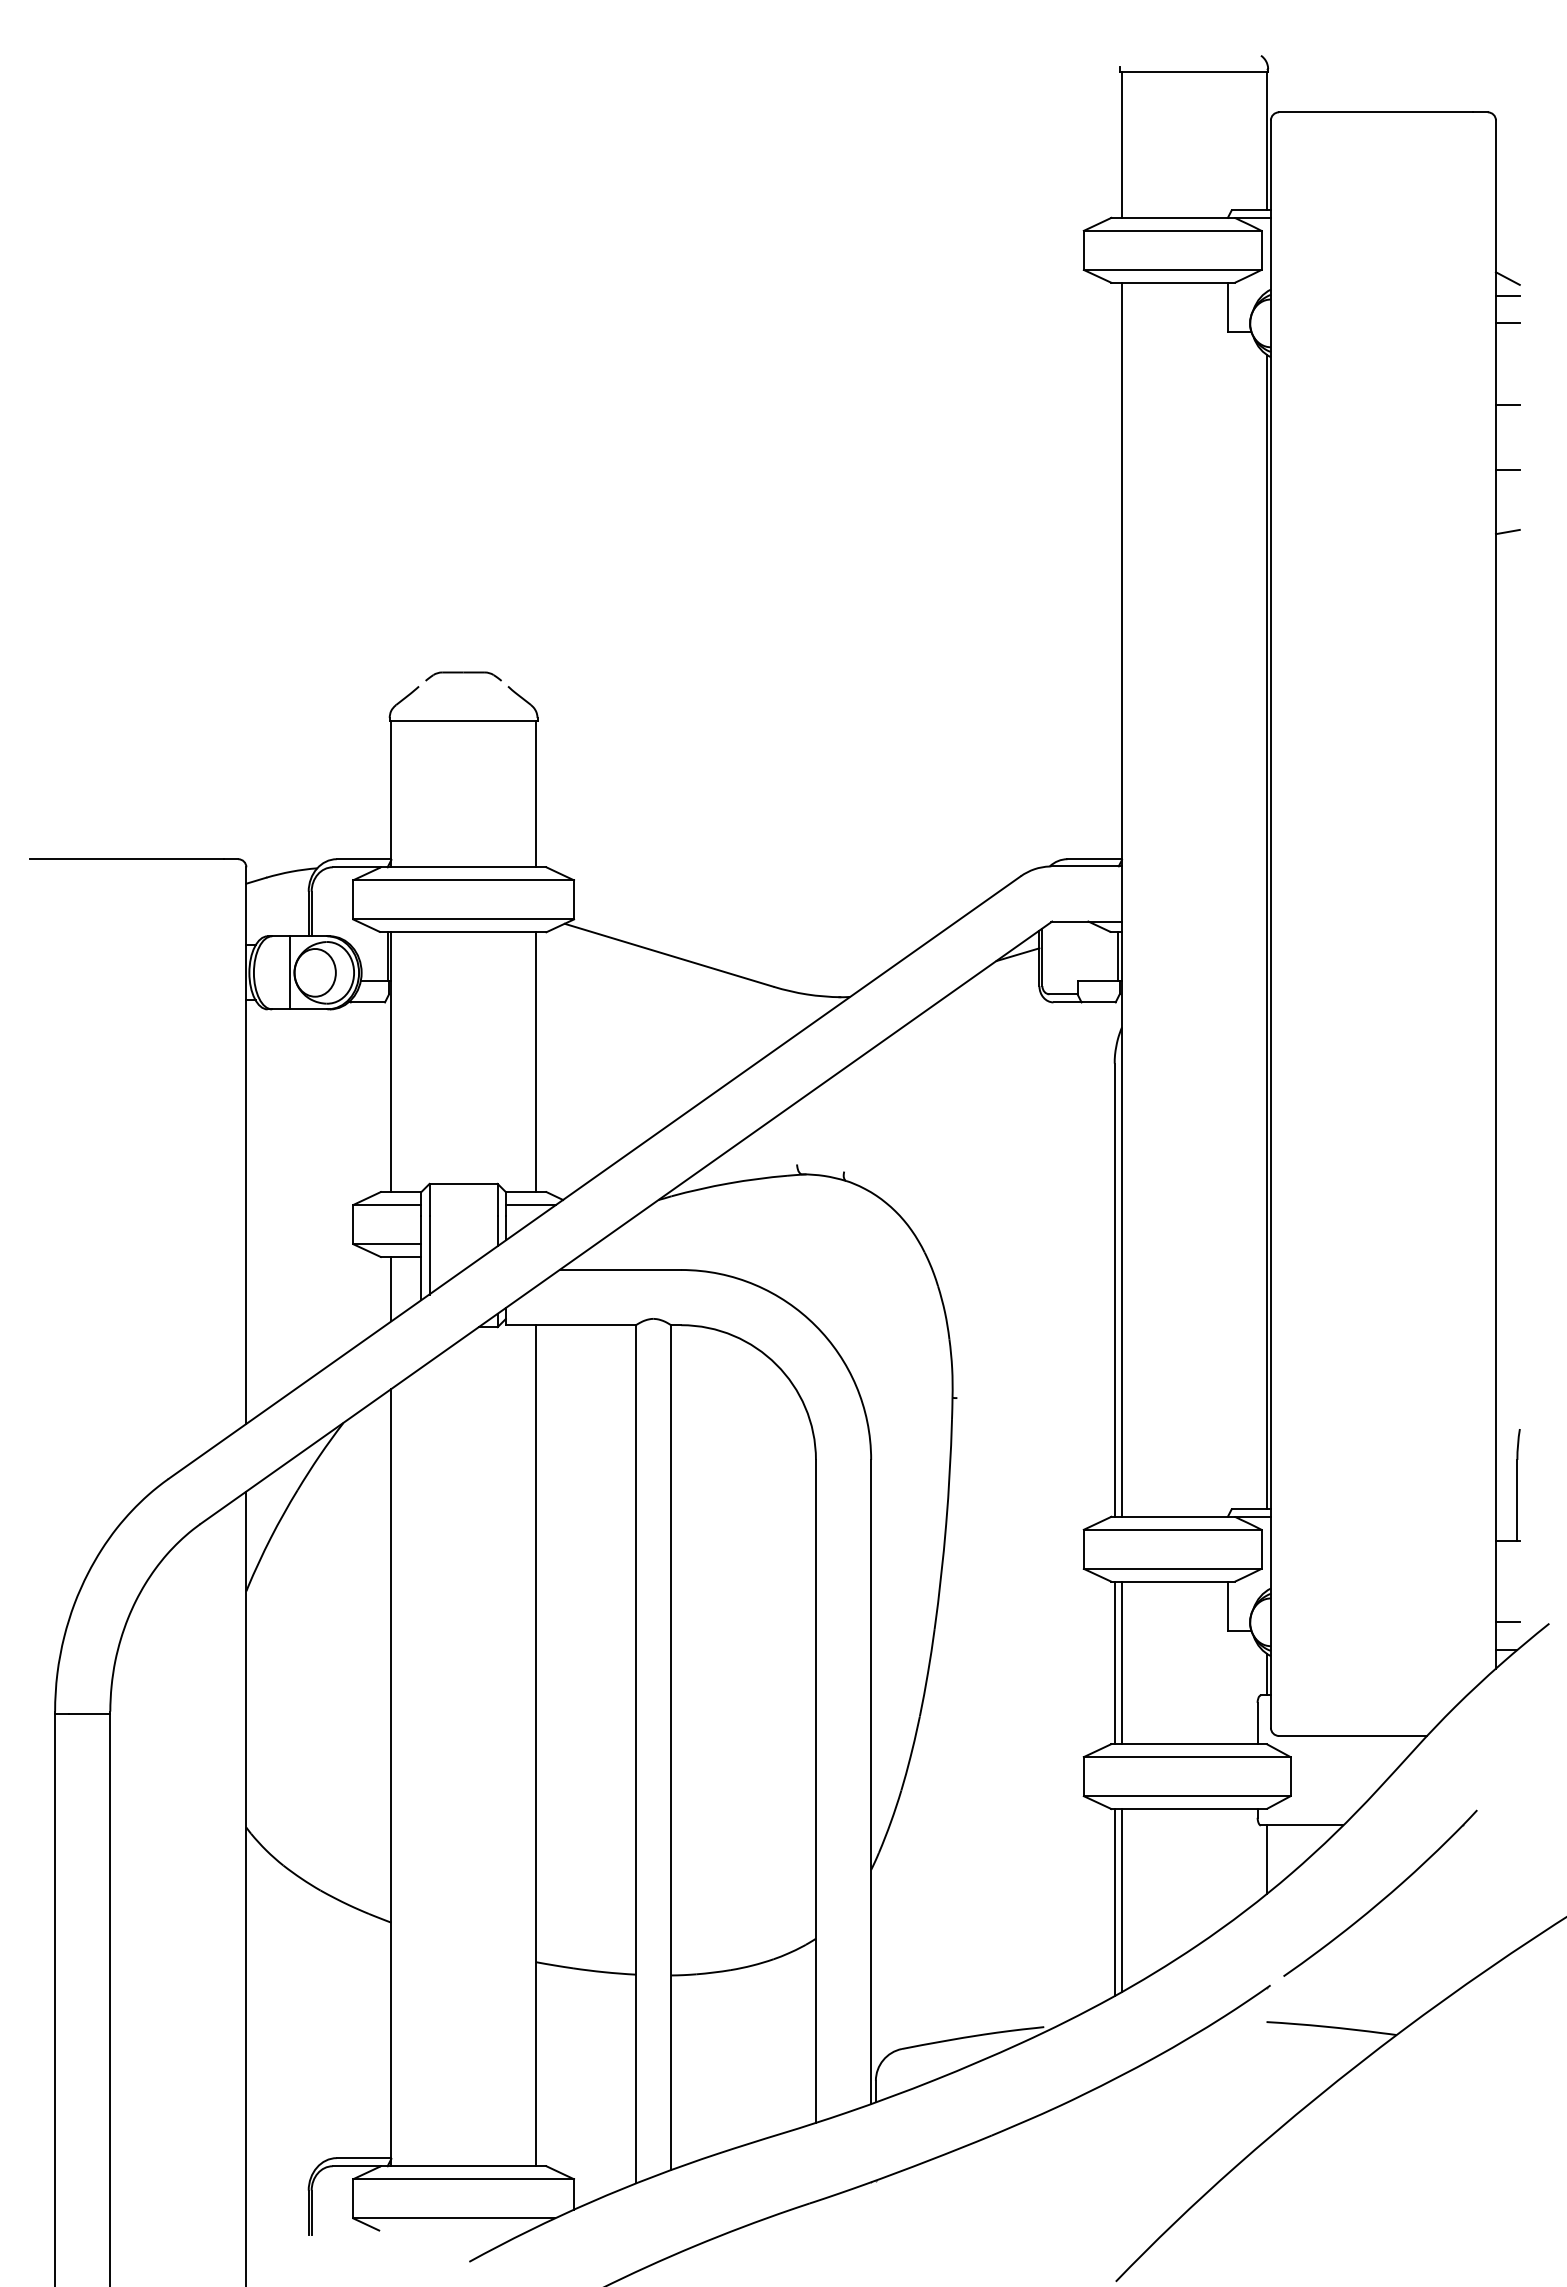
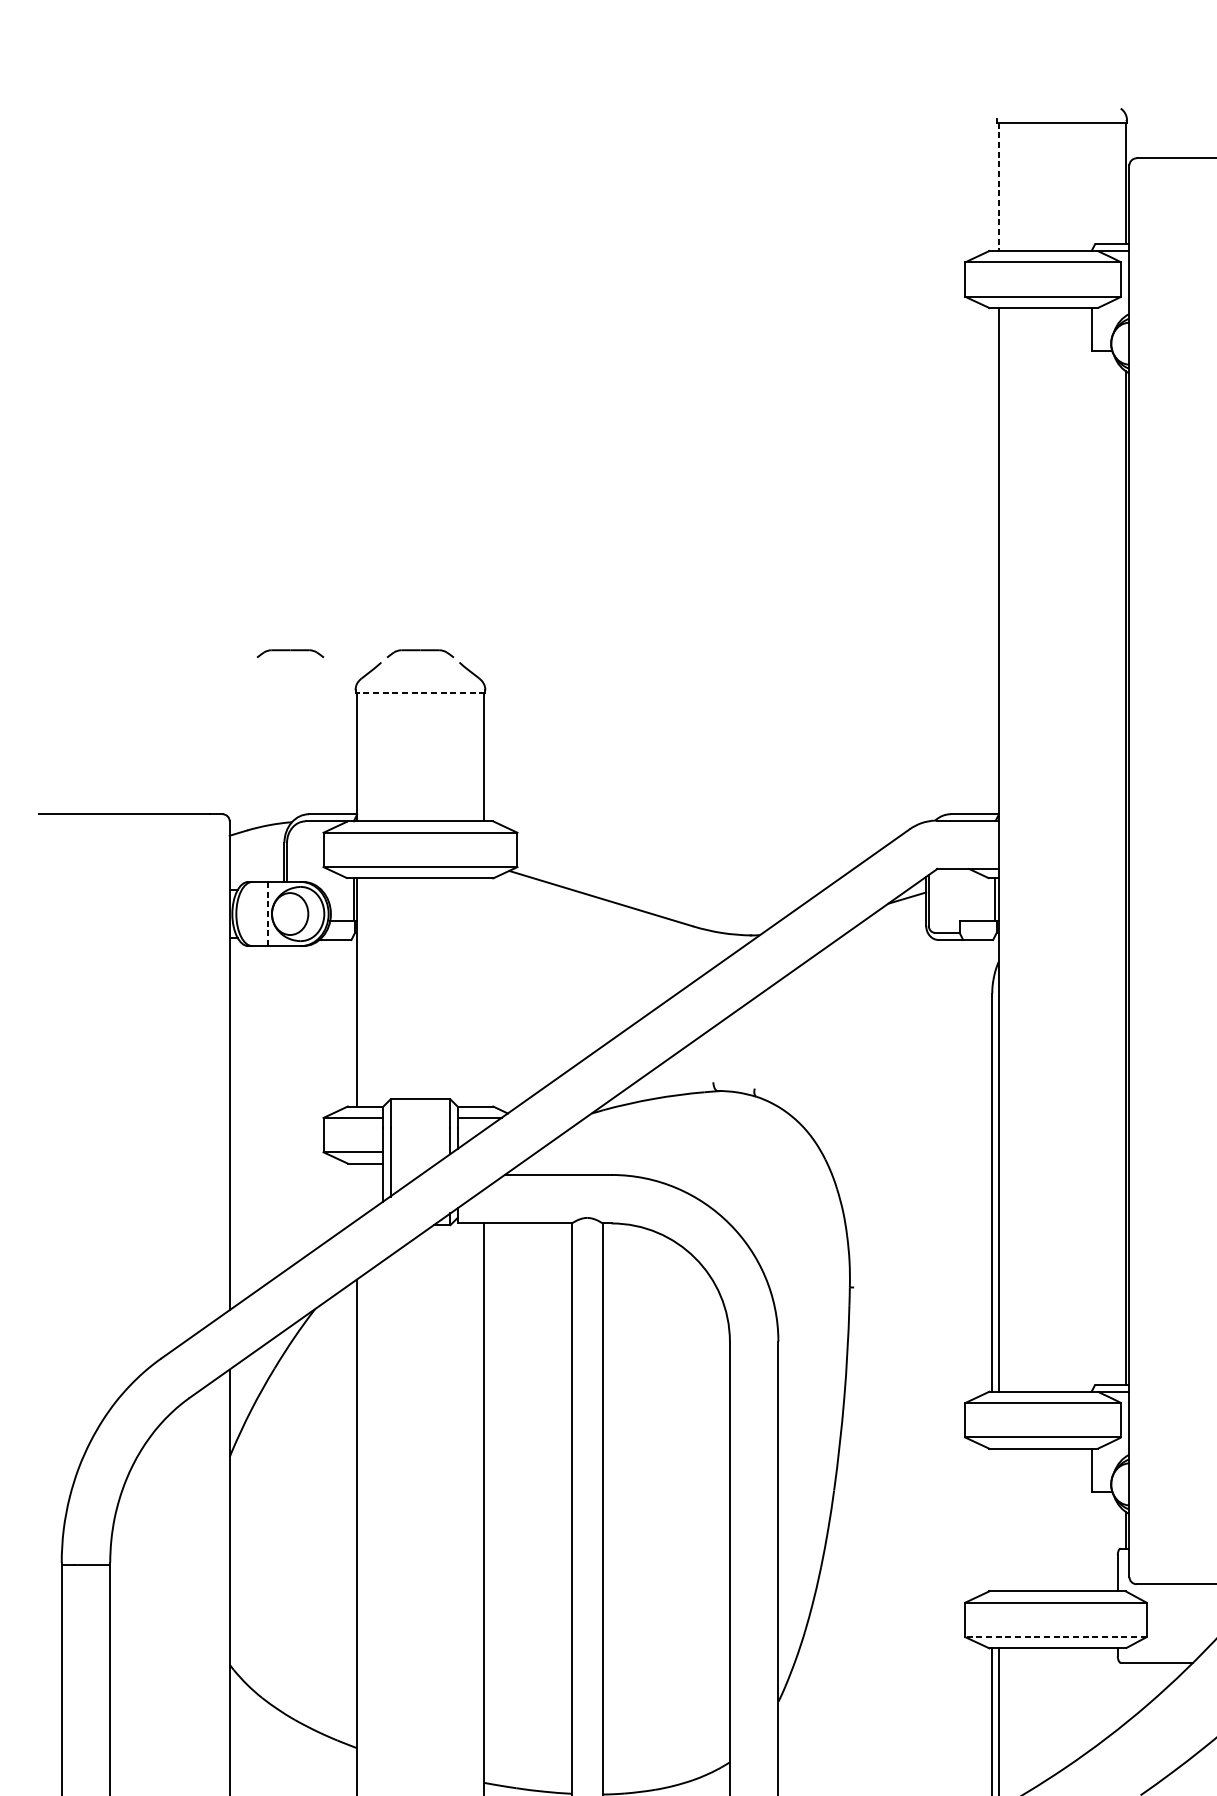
line: (1122, 145) -> (999, 187), solid -> dashed
part: (315, 676) -> (290, 653), added
line: (463, 721) -> (420, 693), solid -> dashed
line: (289, 972) -> (267, 913), solid -> dashed
line: (535, 1062) -> (483, 992), removed
line: (391, 1289) -> (357, 1192), removed
line: (1114, 1662) -> (992, 1519), removed
line: (1122, 1662) -> (999, 1519), removed
line: (1186, 1796) -> (1055, 1637), solid -> dashed
line: (1266, 1859) -> (1125, 1692), removed

